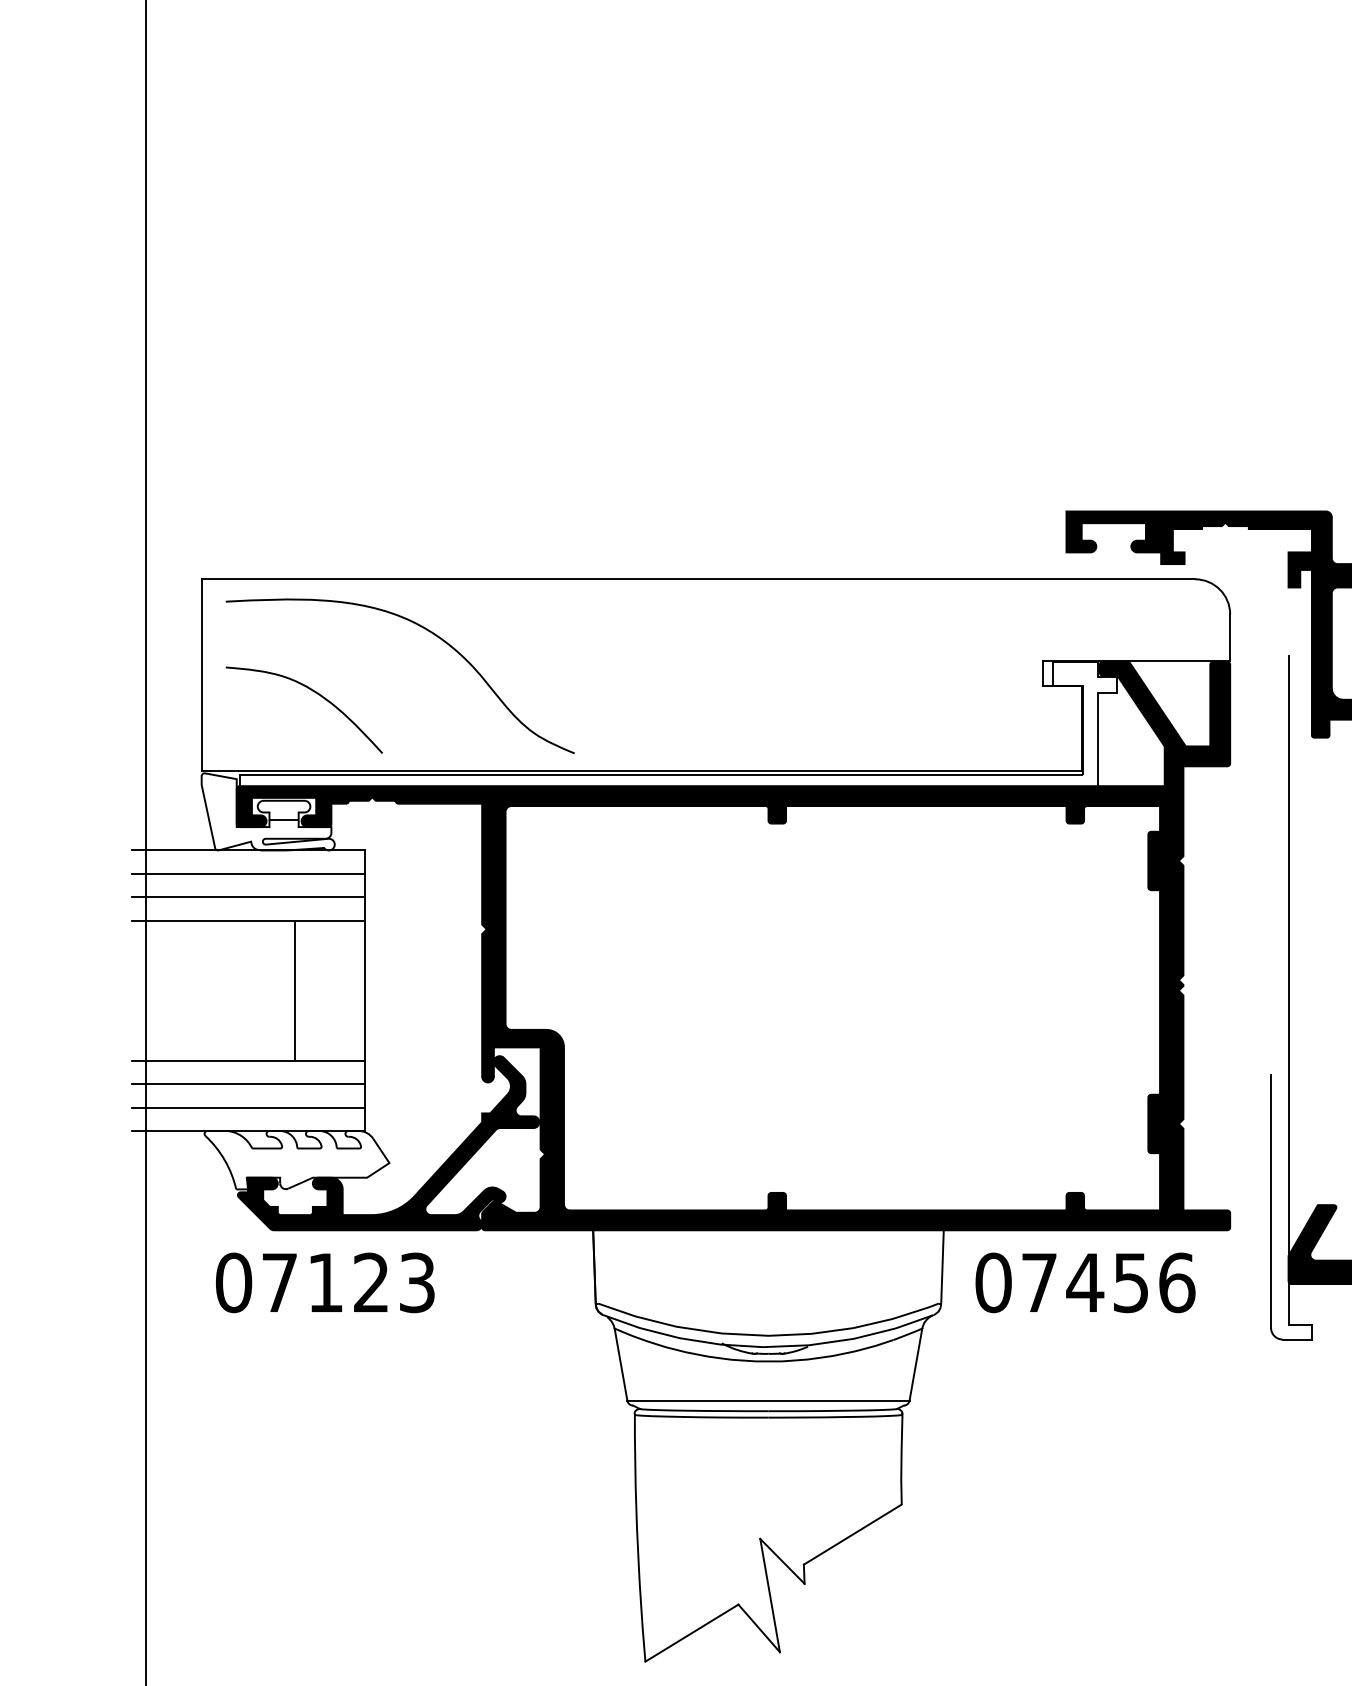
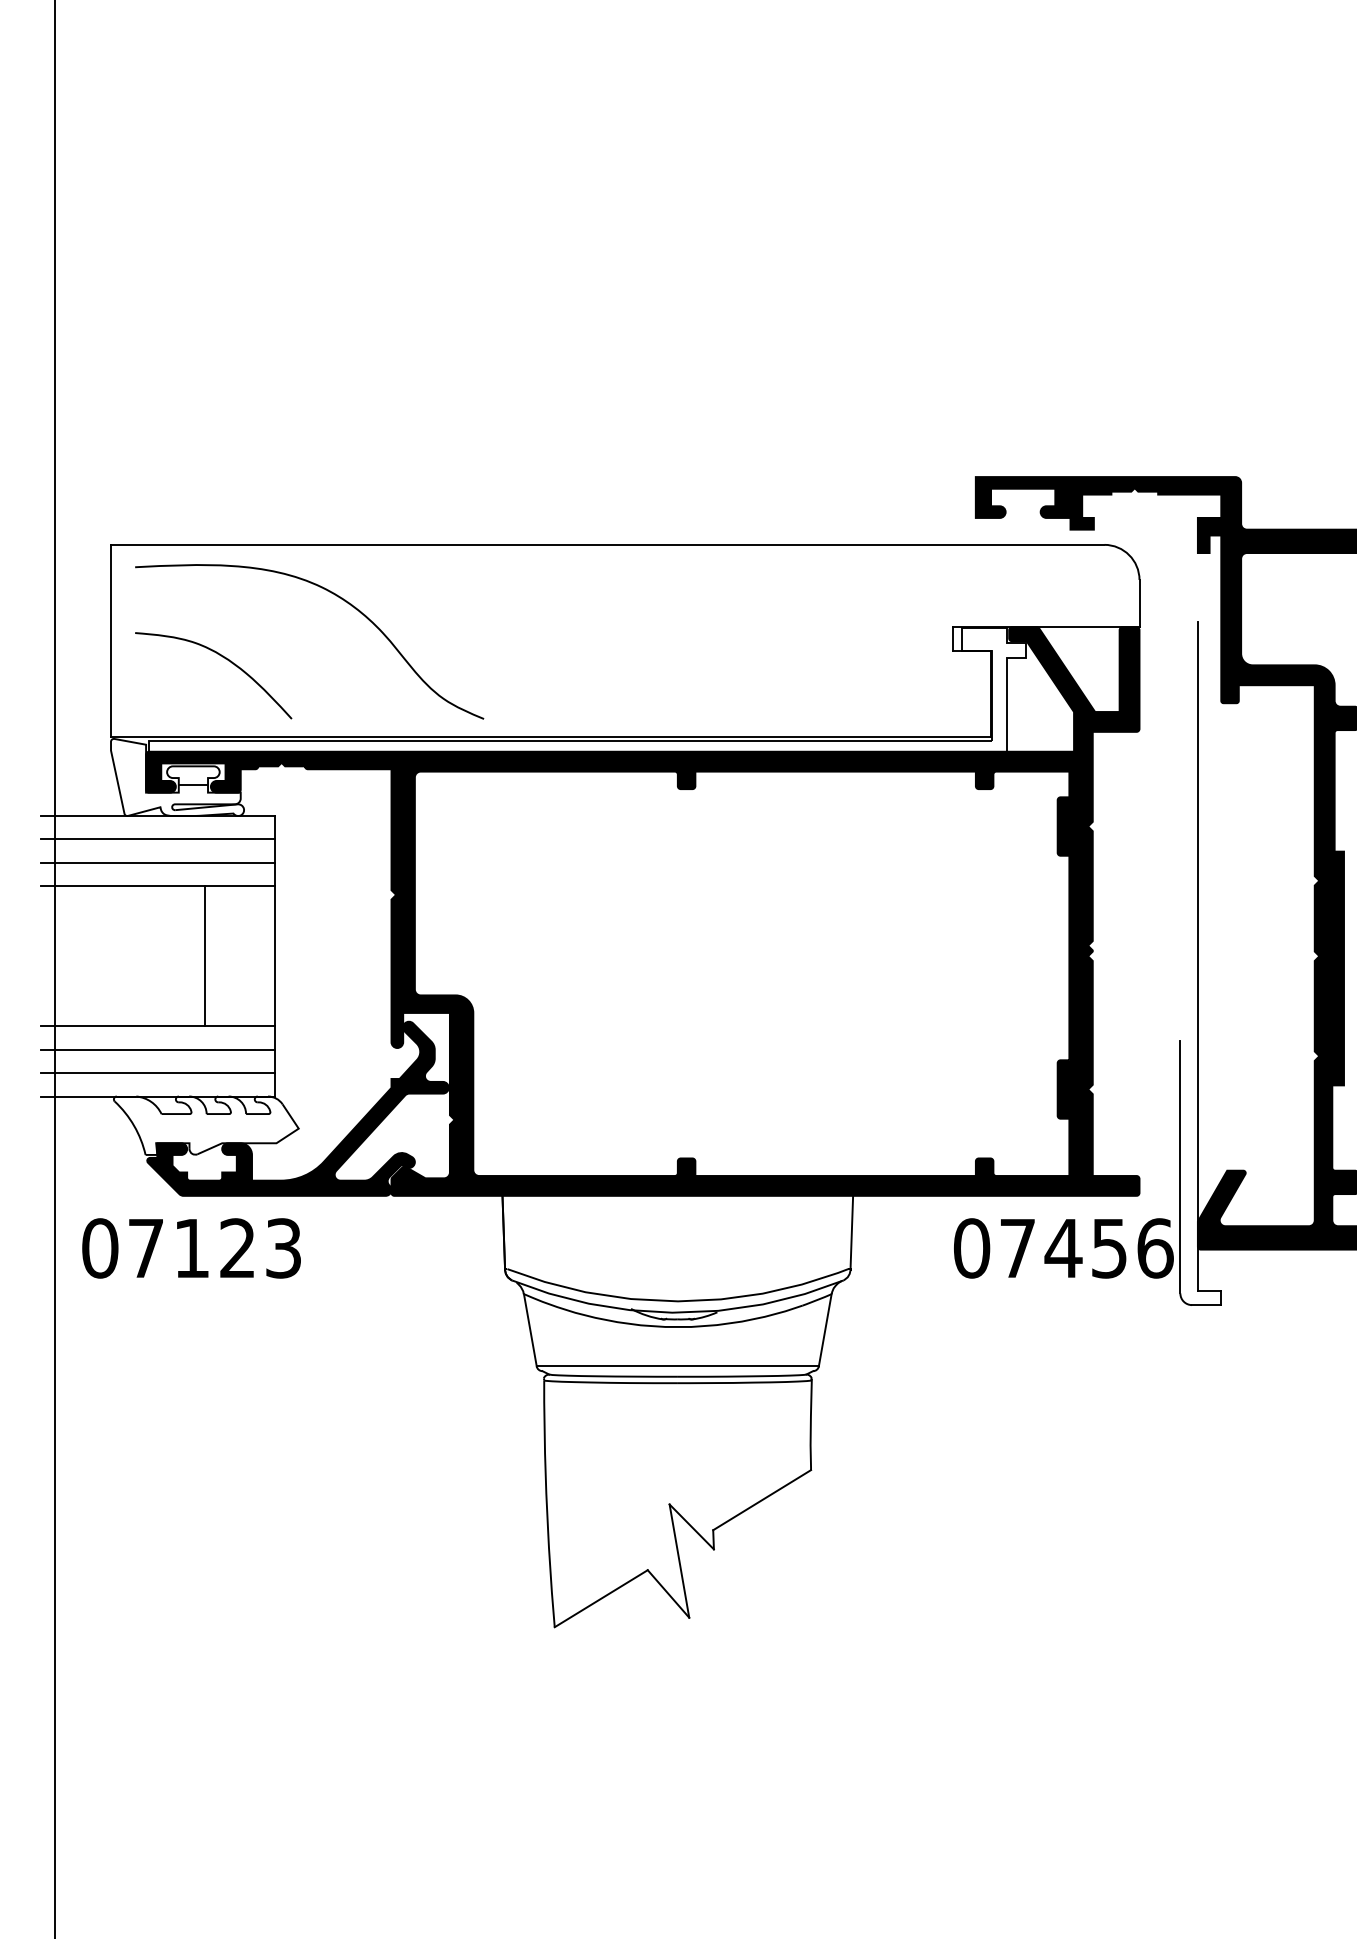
text: (325, 1282) -> (191, 1248), moved
text: (1085, 1282) -> (1063, 1248), moved

